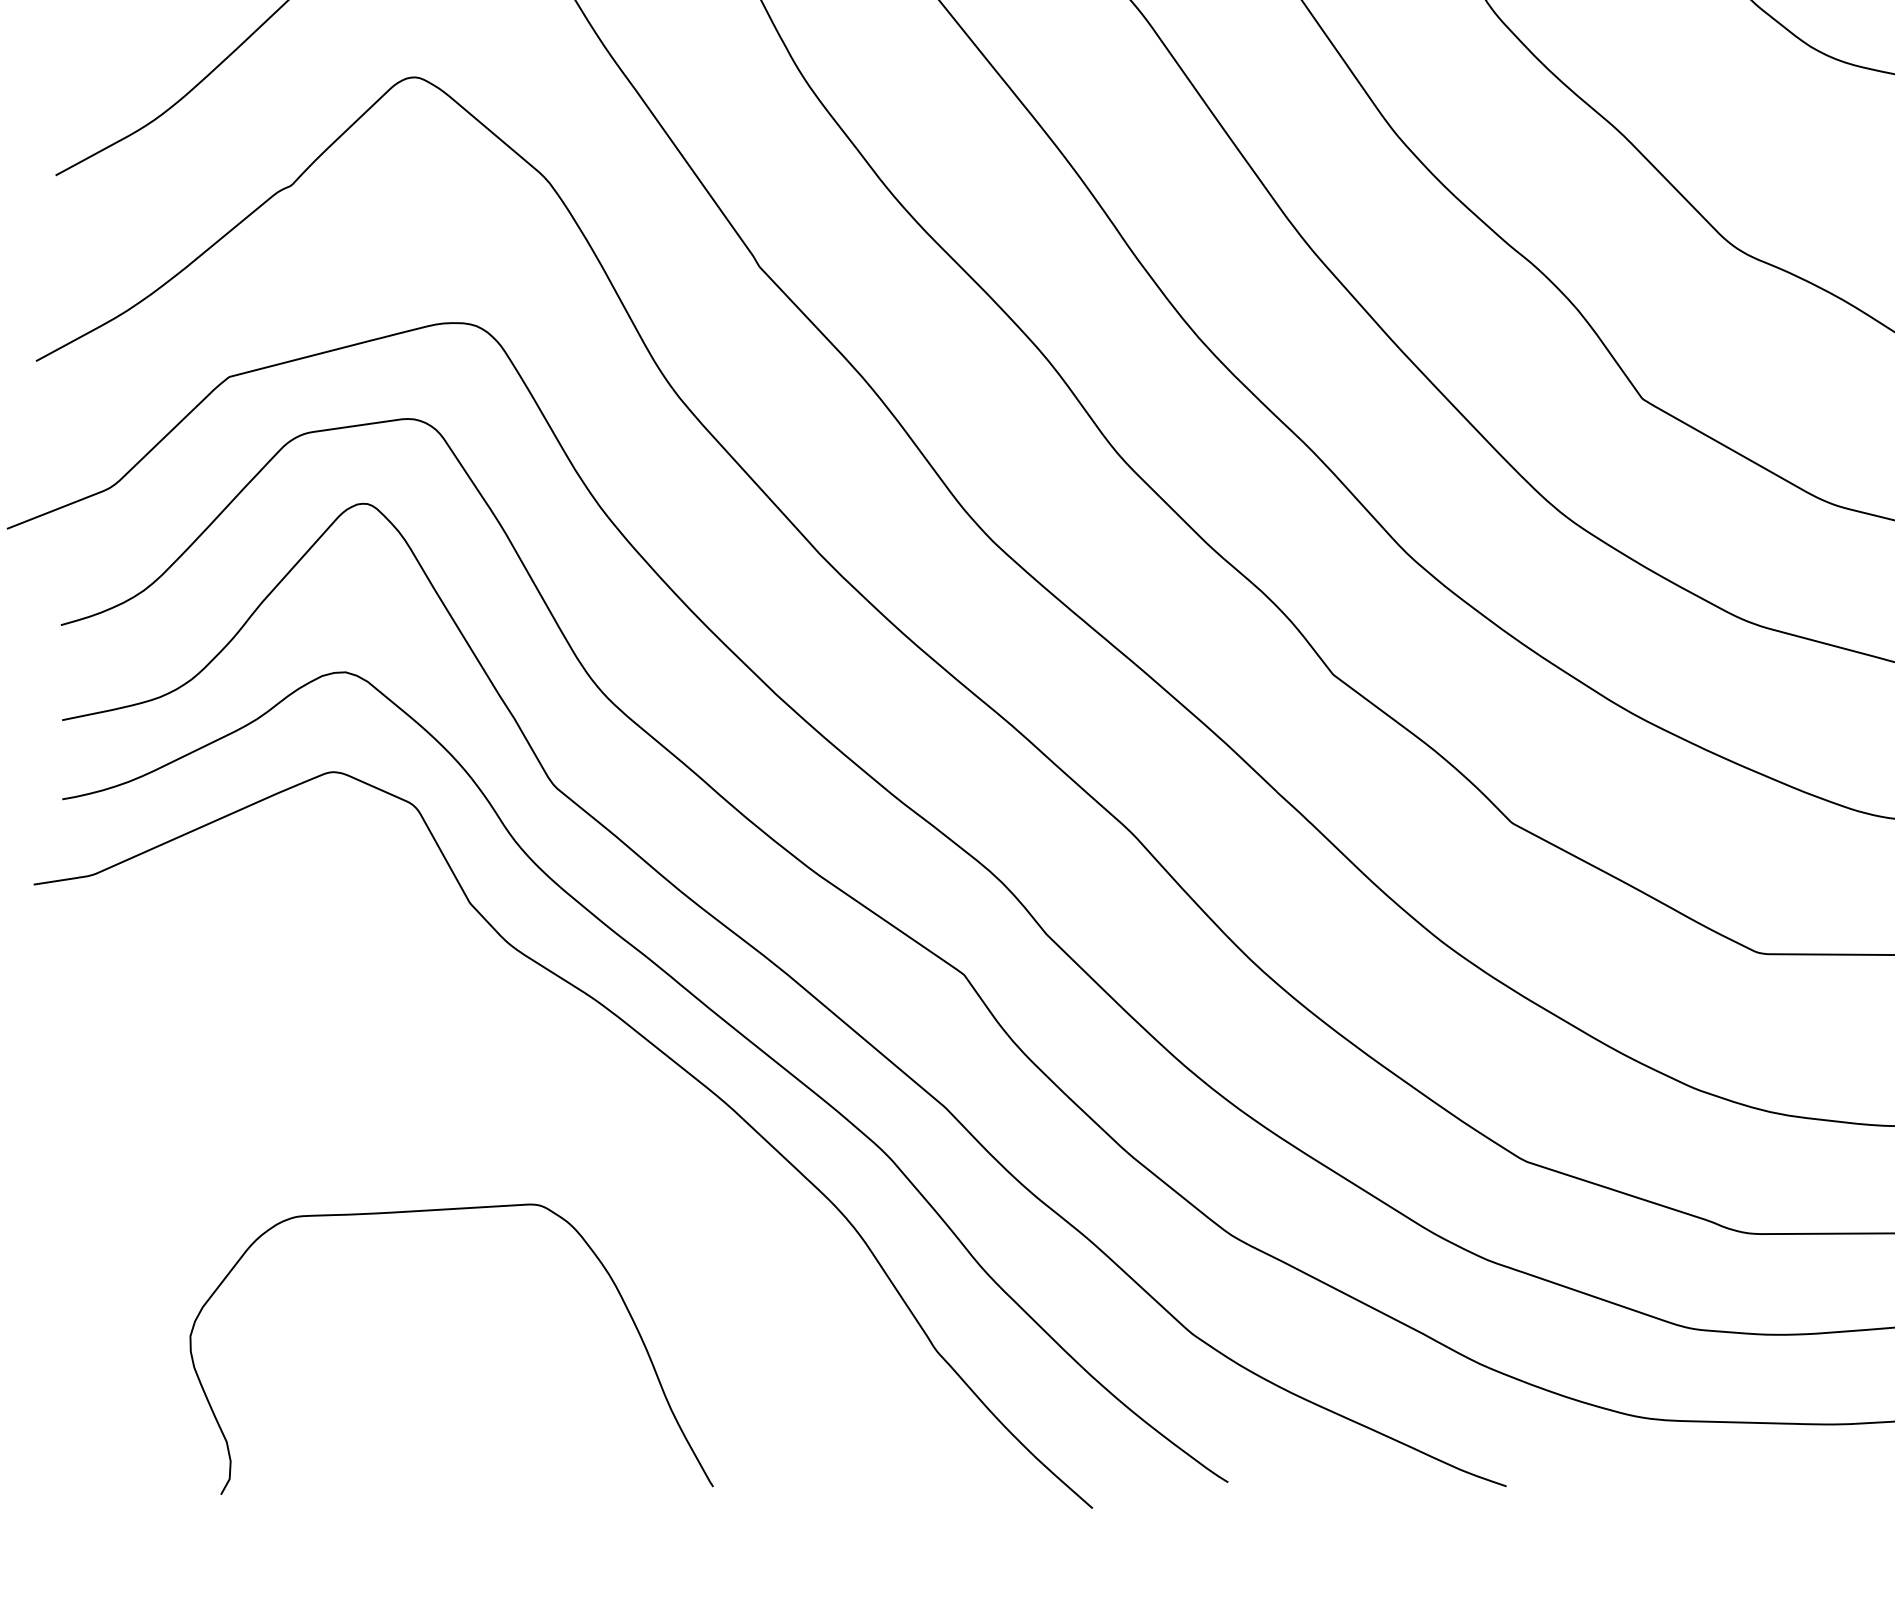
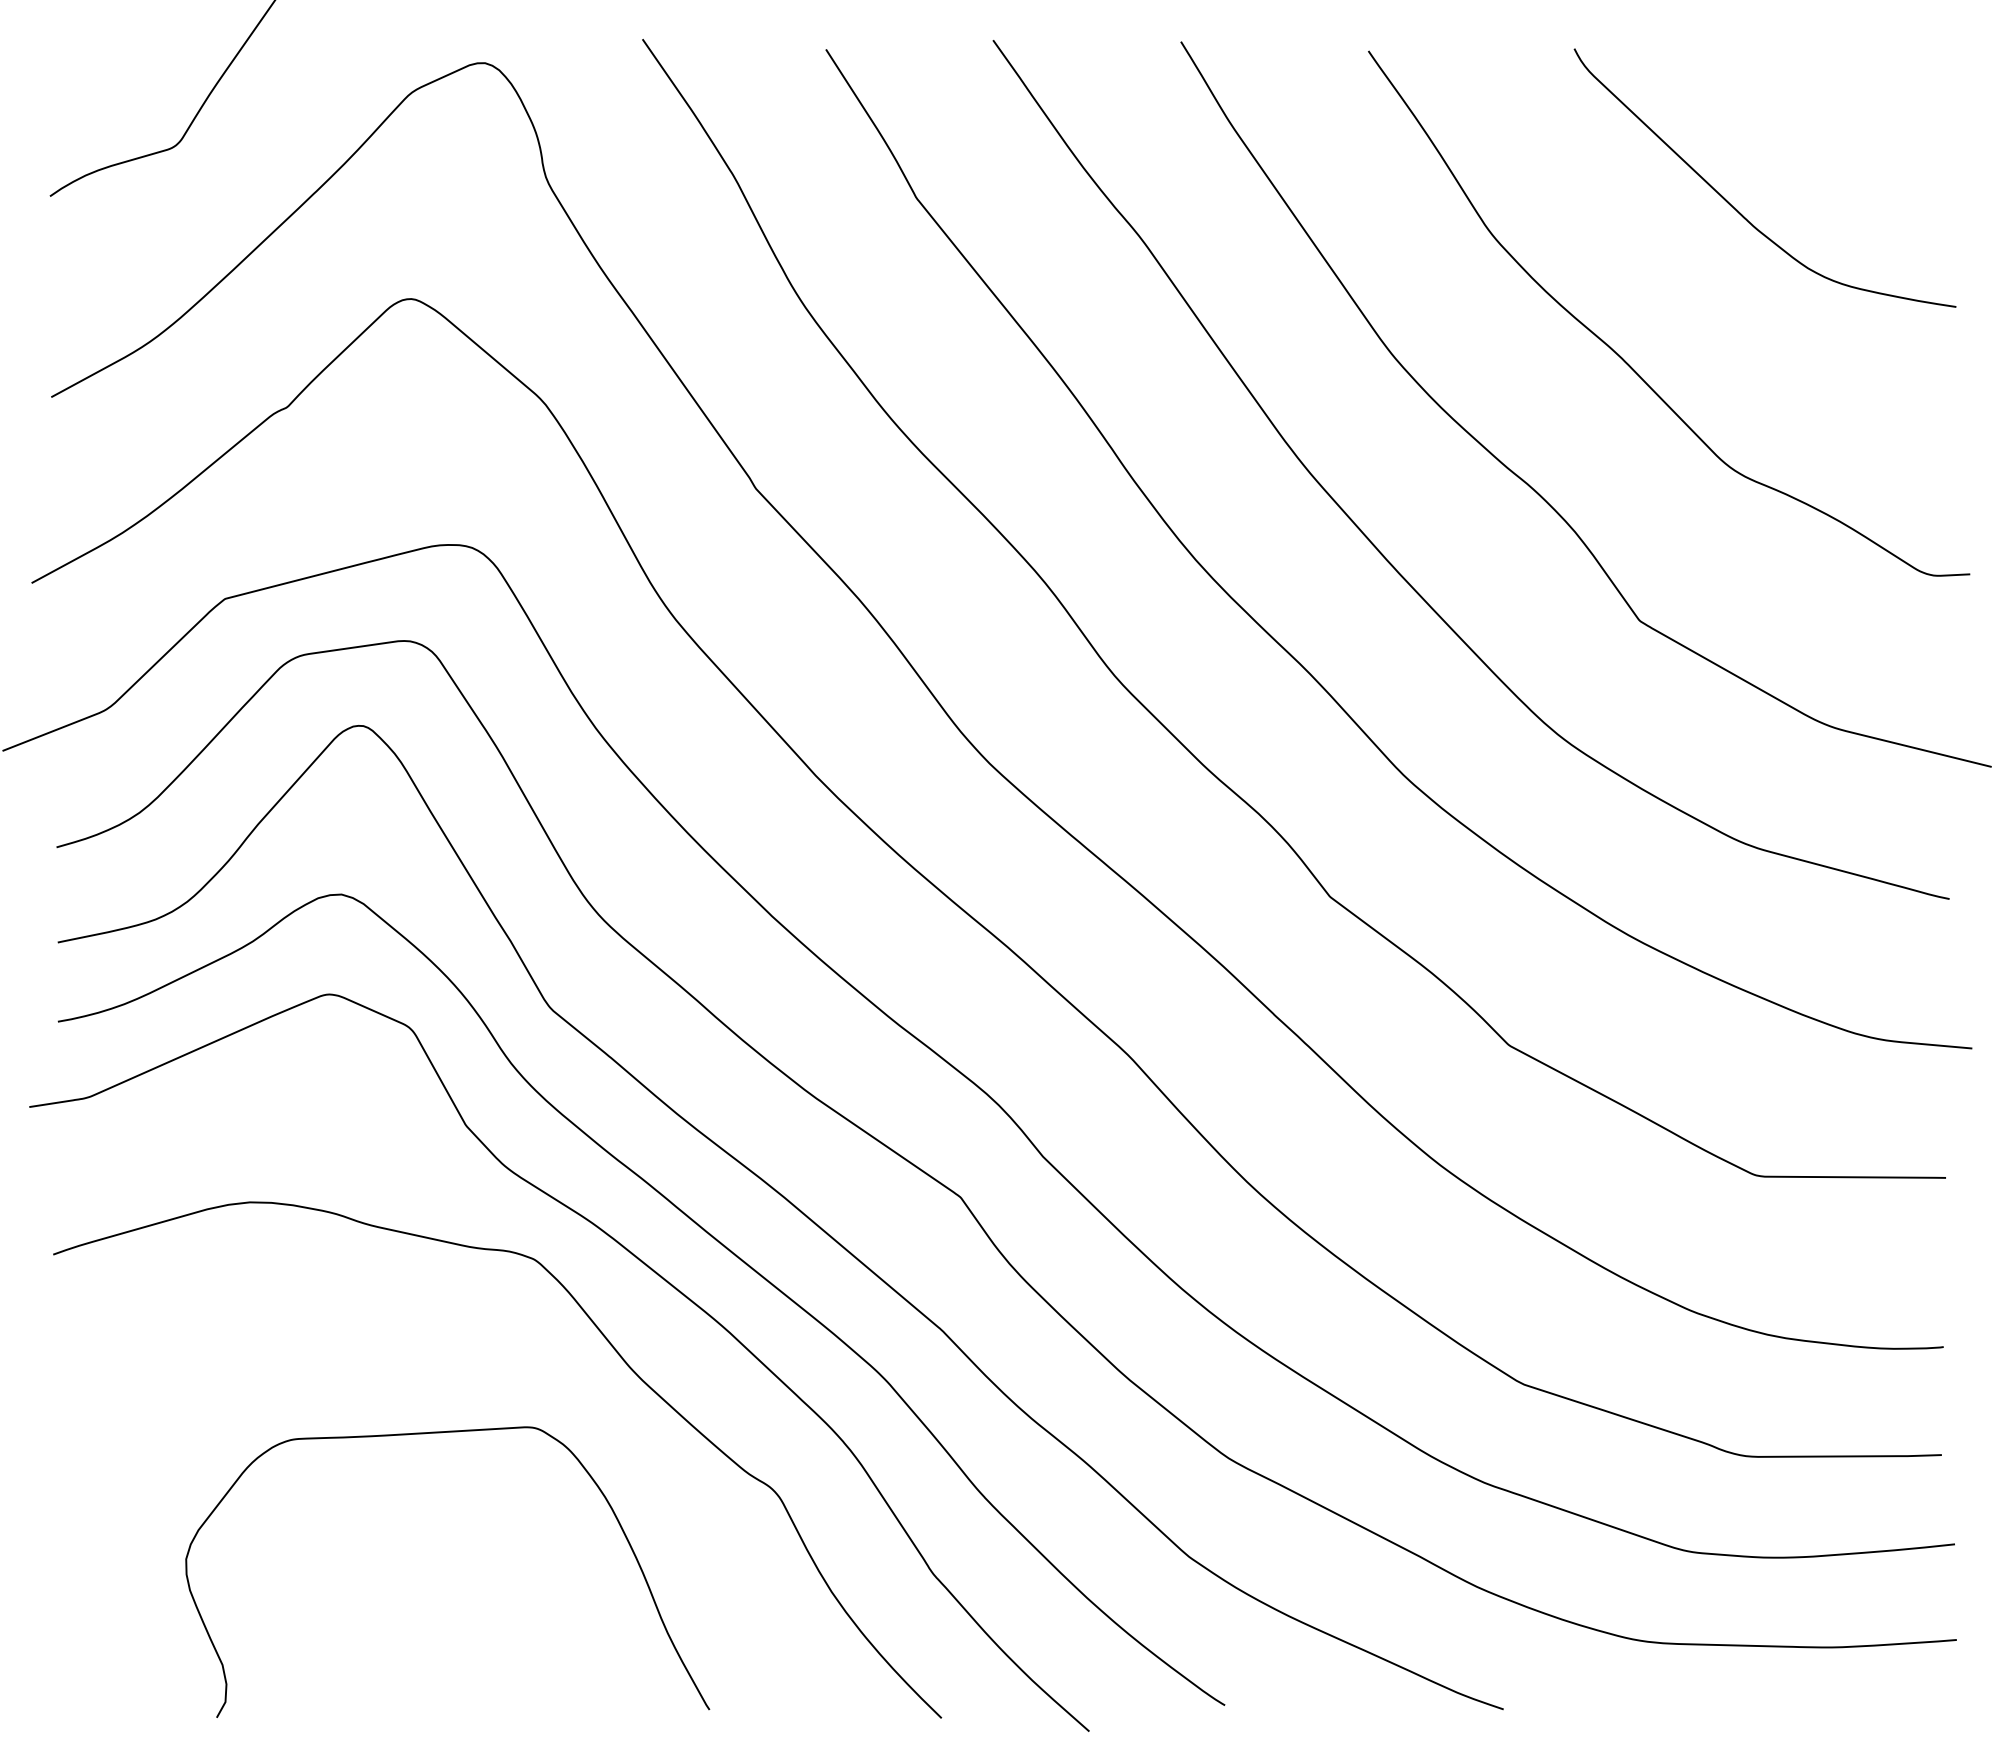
curve: (626, 1137) -> (622, 1360), added

